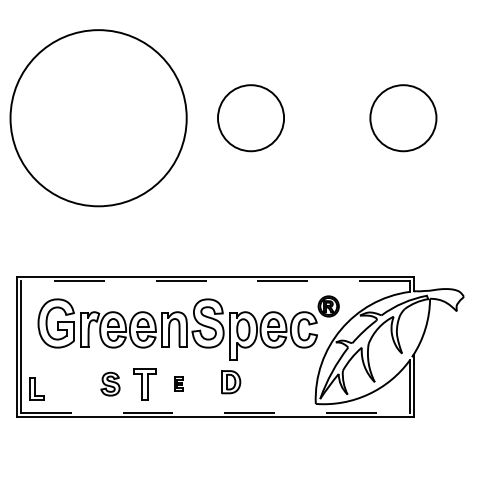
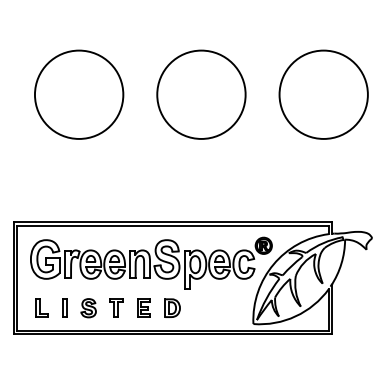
circle: (98, 118) -> (79, 95), size x0.62
circle: (250, 118) -> (201, 95), size x1.67
circle: (403, 118) -> (323, 95), size x1.67
line: (214, 281) -> (172, 225), dashed -> solid
part: (231, 382) -> (172, 308), moved
part: (80, 383) -> (64, 307), added
part: (144, 383) -> (115, 307), size x0.71
part: (178, 383) -> (143, 307), size x1.67
part: (36, 388) -> (41, 307), moved
line: (215, 412) -> (172, 330), dashed -> solid

